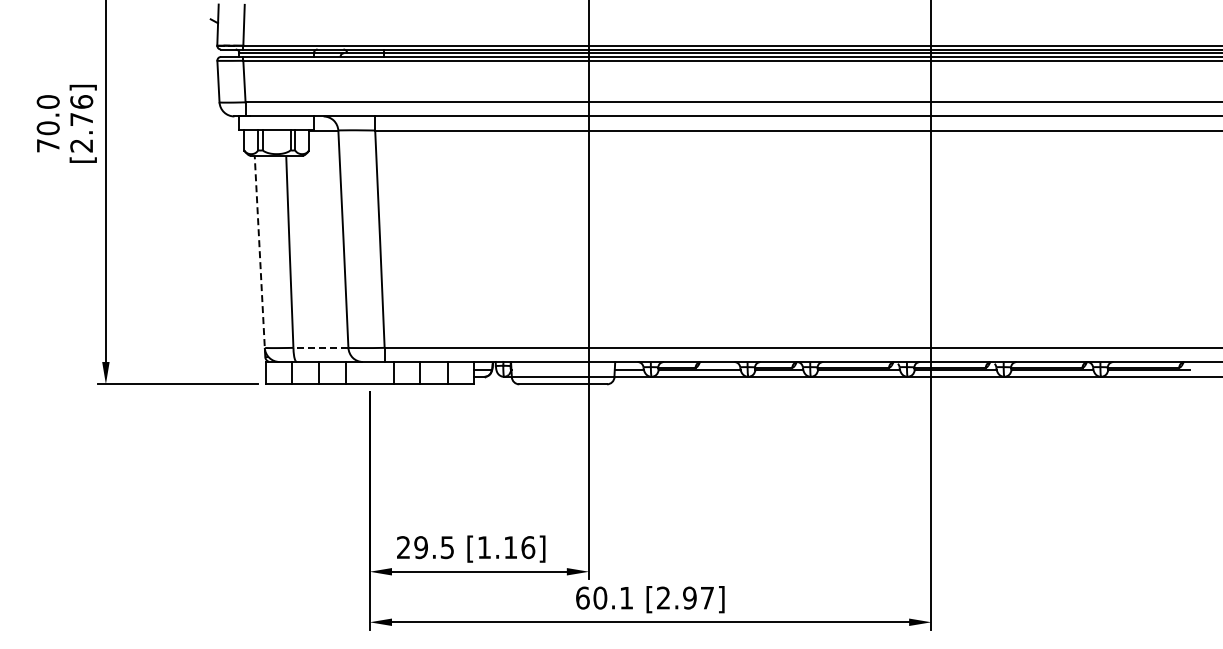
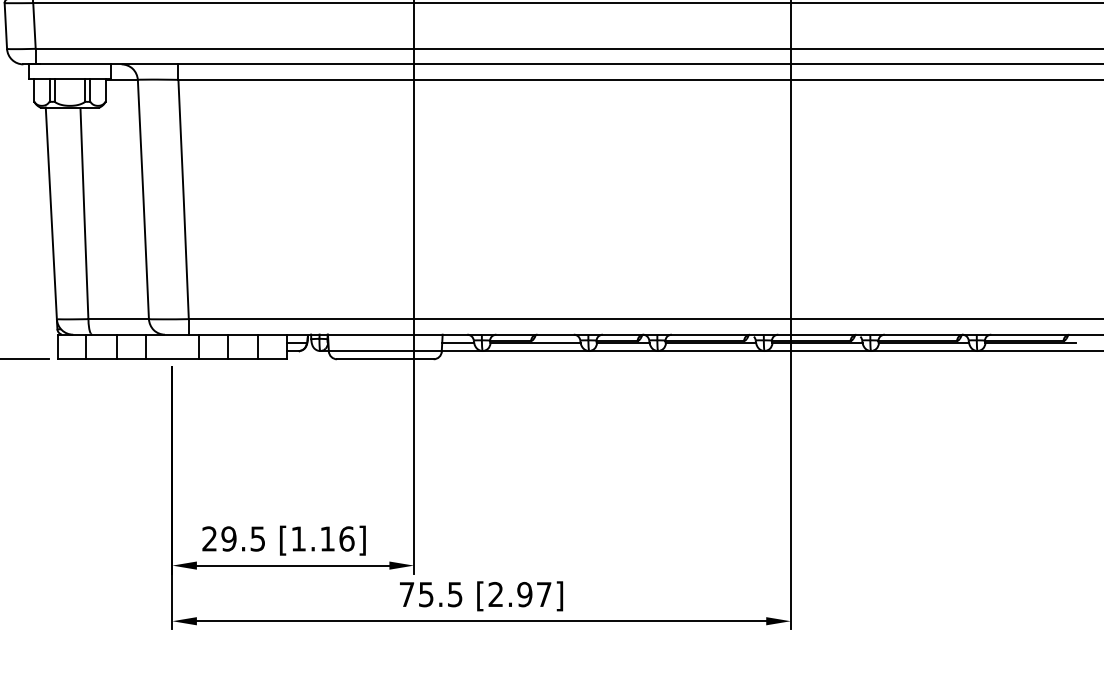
line: (260, 256) -> (52, 218), dashed -> solid
line: (320, 347) -> (118, 318), dashed -> solid
text: (604, 597) -> (430, 593), 60.1 -> 75.5

